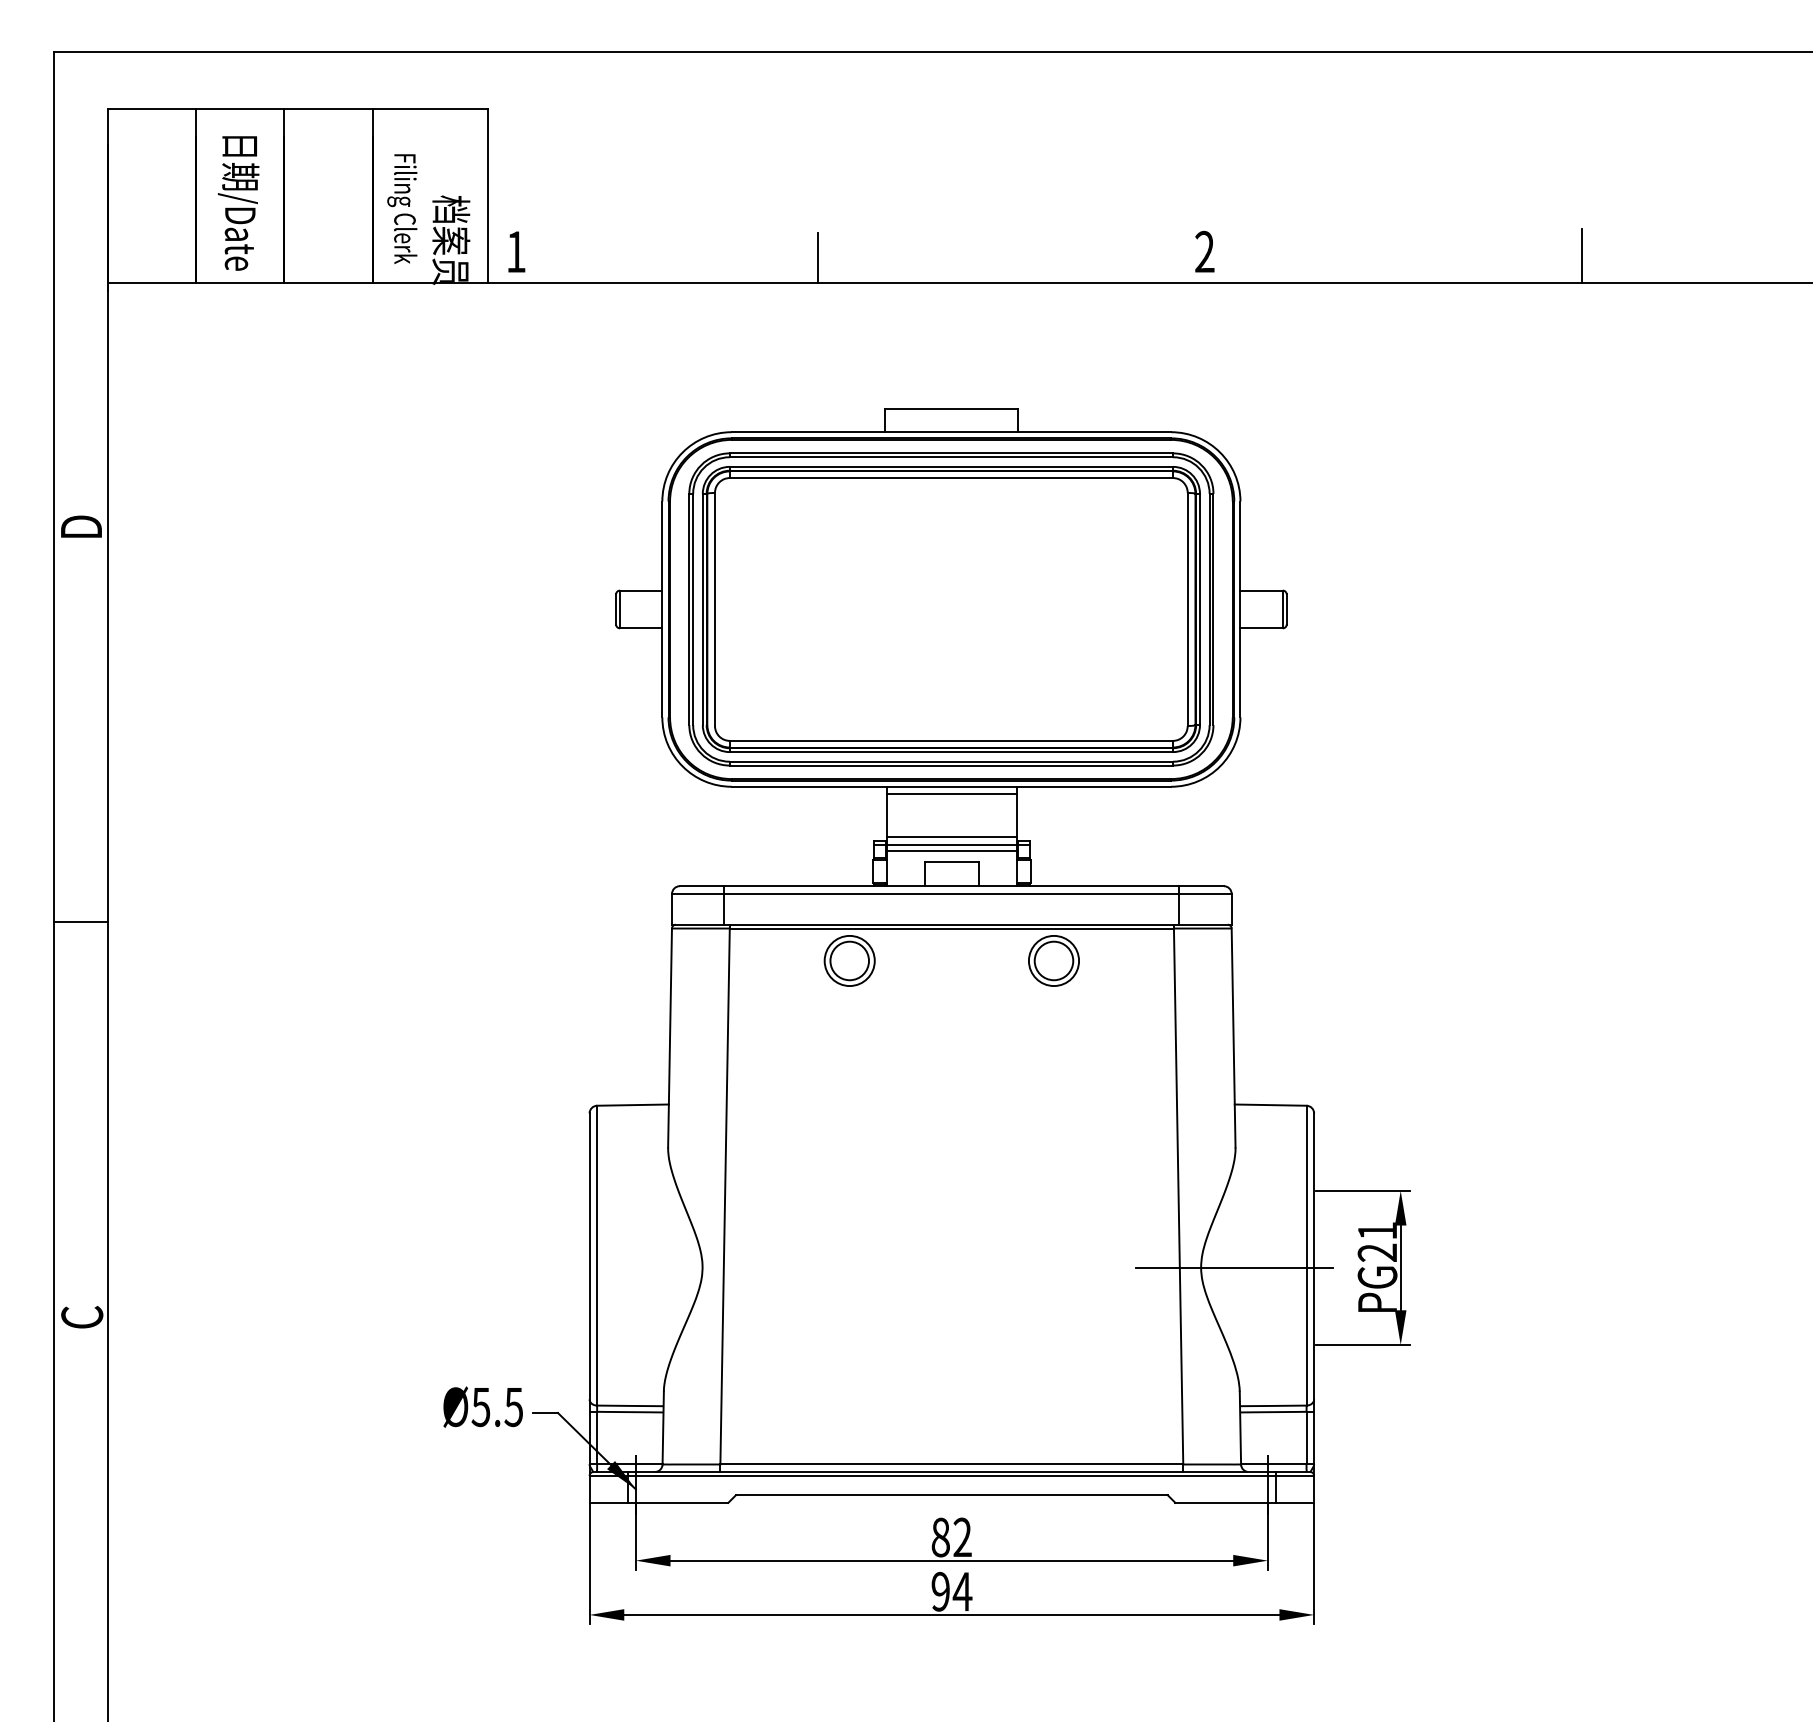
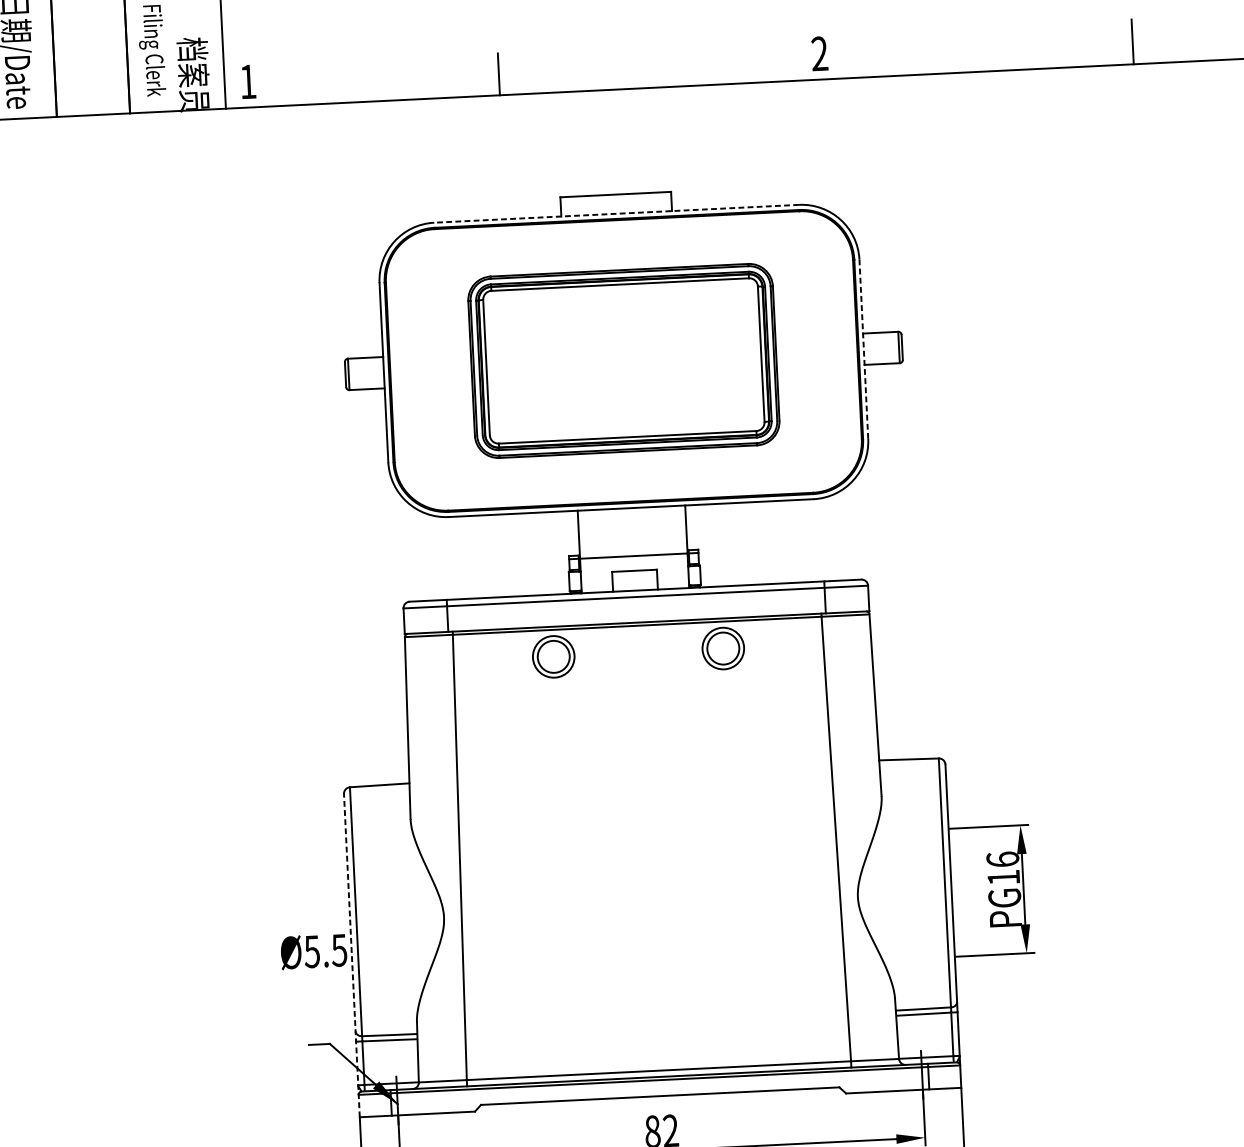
line: (951, 432) -> (616, 214), solid -> dashed
part: (951, 609) -> (623, 360), size x0.7
line: (1240, 609) -> (863, 349), solid -> dashed
line: (951, 794) -> (631, 514), removed
line: (951, 836) -> (633, 549), removed
line: (951, 850) -> (633, 561), removed
text: (1377, 1241) -> (1003, 868), PG21 -> PG16
line: (1233, 1267) -> (884, 895), removed
line: (589, 1308) -> (351, 955), solid -> dashed
text: (482, 1406) -> (313, 951), moved

